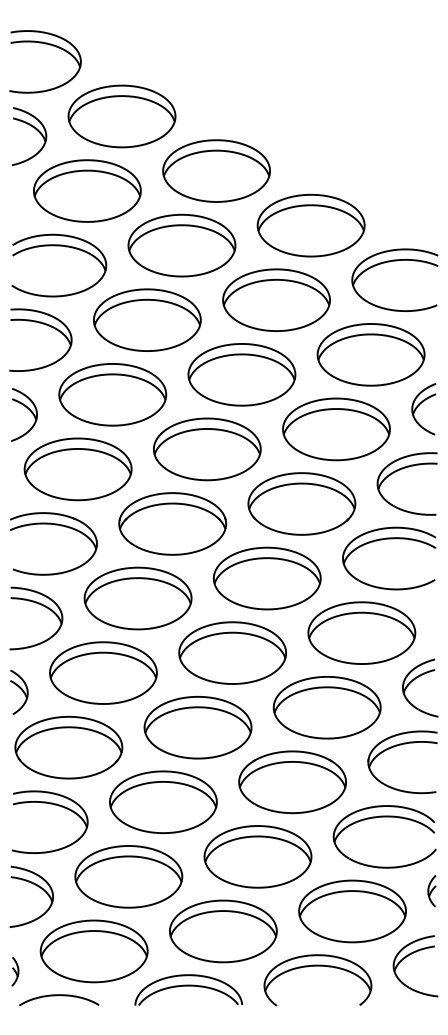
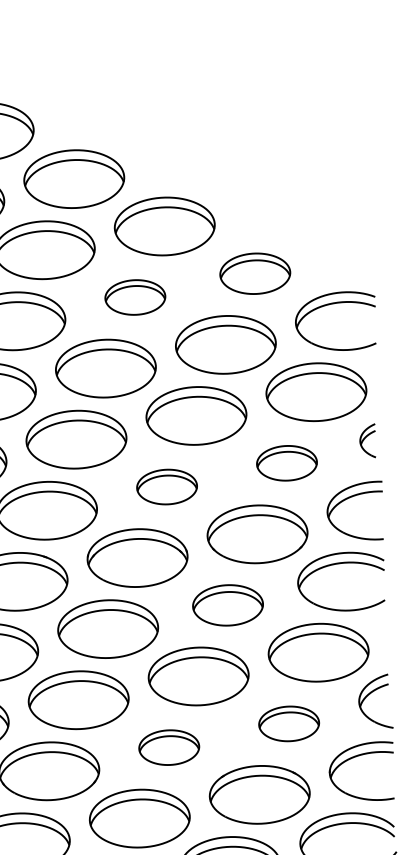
part: (310, 225) -> (254, 273), size x0.7
part: (181, 245) -> (134, 297), size x0.6
part: (423, 409) -> (367, 441), size x0.7
part: (336, 429) -> (287, 463), size x0.6
part: (207, 449) -> (167, 487), size x0.6
part: (266, 578) -> (227, 605), size x0.7
part: (326, 707) -> (288, 723), size x0.6
part: (197, 727) -> (168, 747), size x0.6

